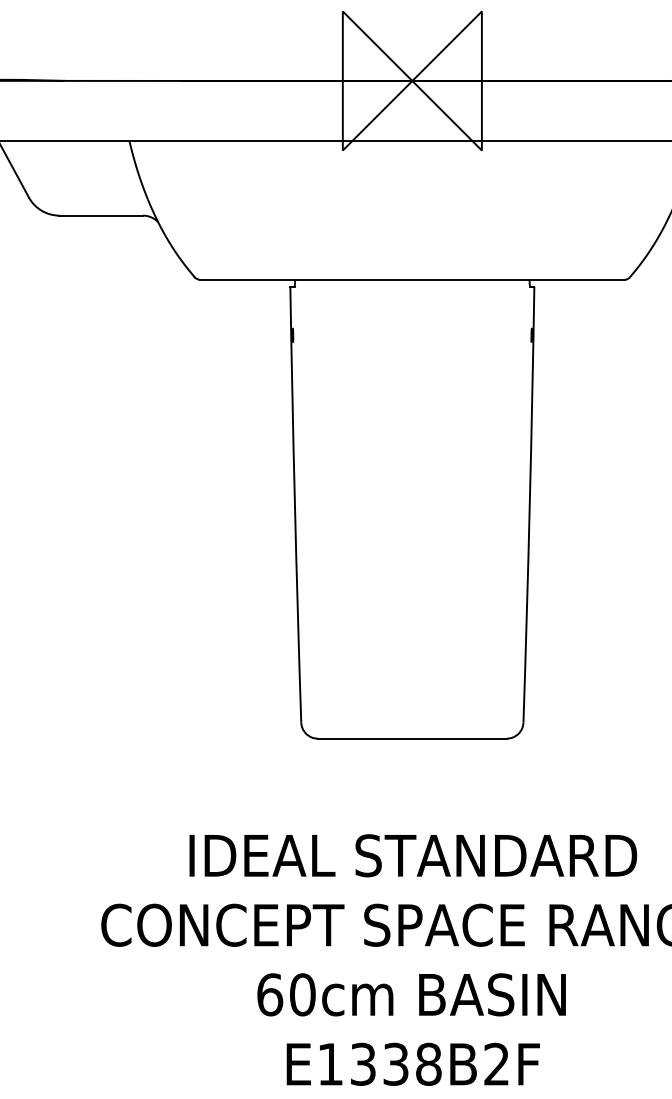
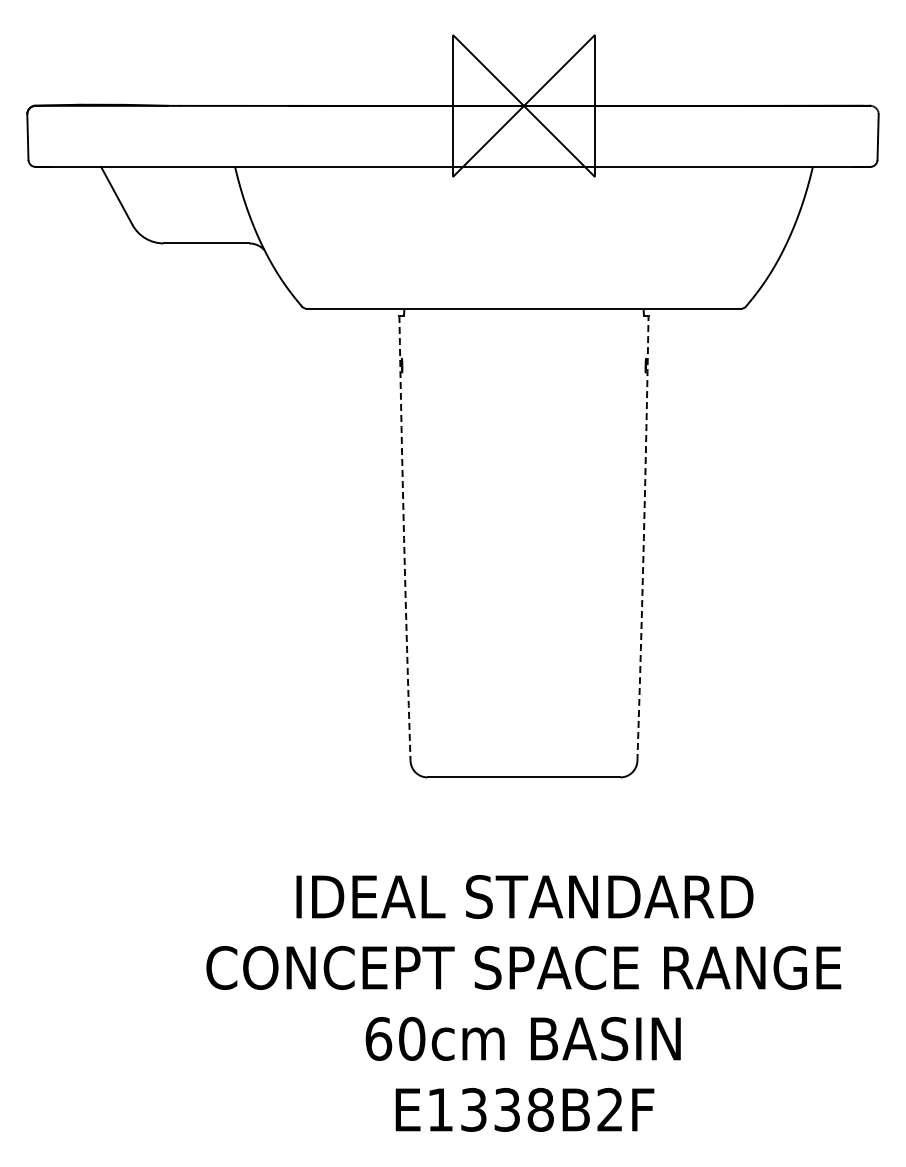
arc: (295, 504) -> (404, 538), solid -> dashed
arc: (529, 504) -> (643, 538), solid -> dashed

